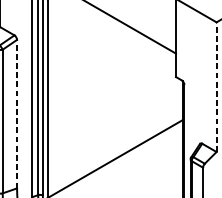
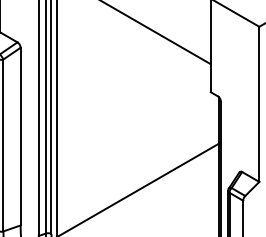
line: (216, 87) -> (259, 104), dashed -> solid
line: (16, 114) -> (20, 136), dashed -> solid

